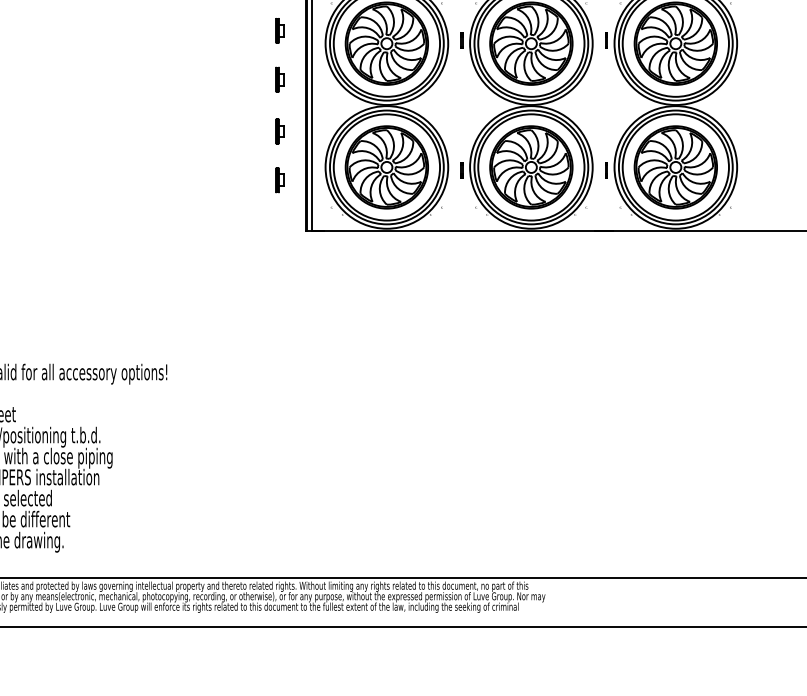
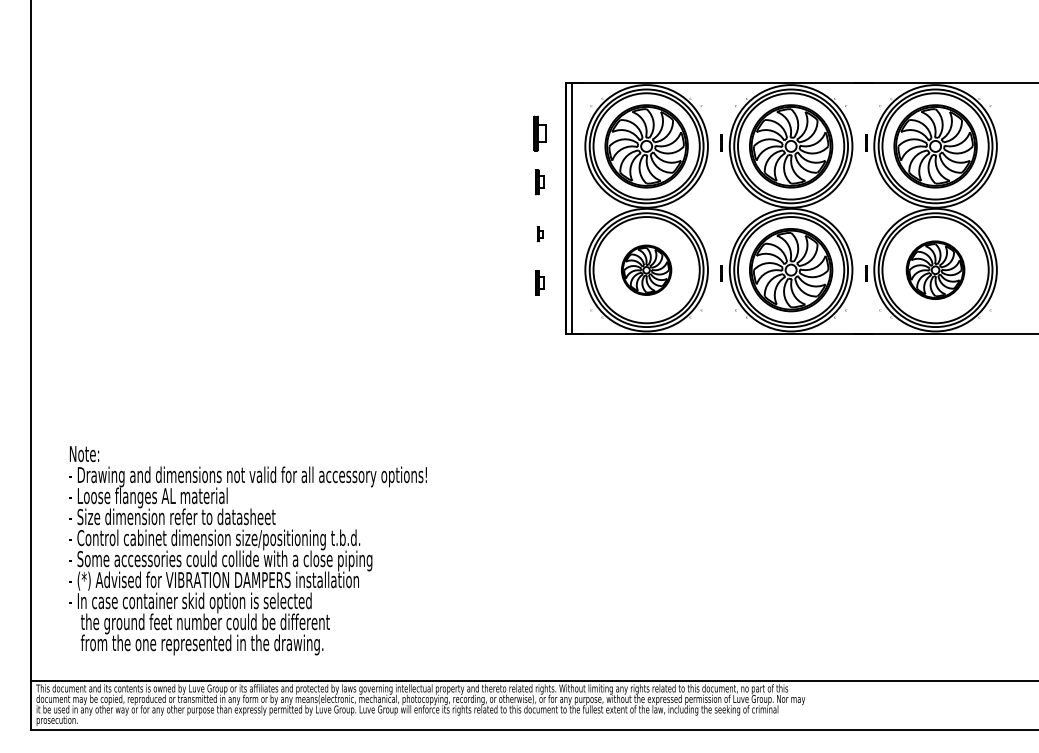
part: (279, 30) -> (539, 133), size x1.4
part: (279, 130) -> (539, 233), size x0.6
part: (386, 167) -> (646, 270), size x0.6
part: (675, 167) -> (935, 270), size x0.7

